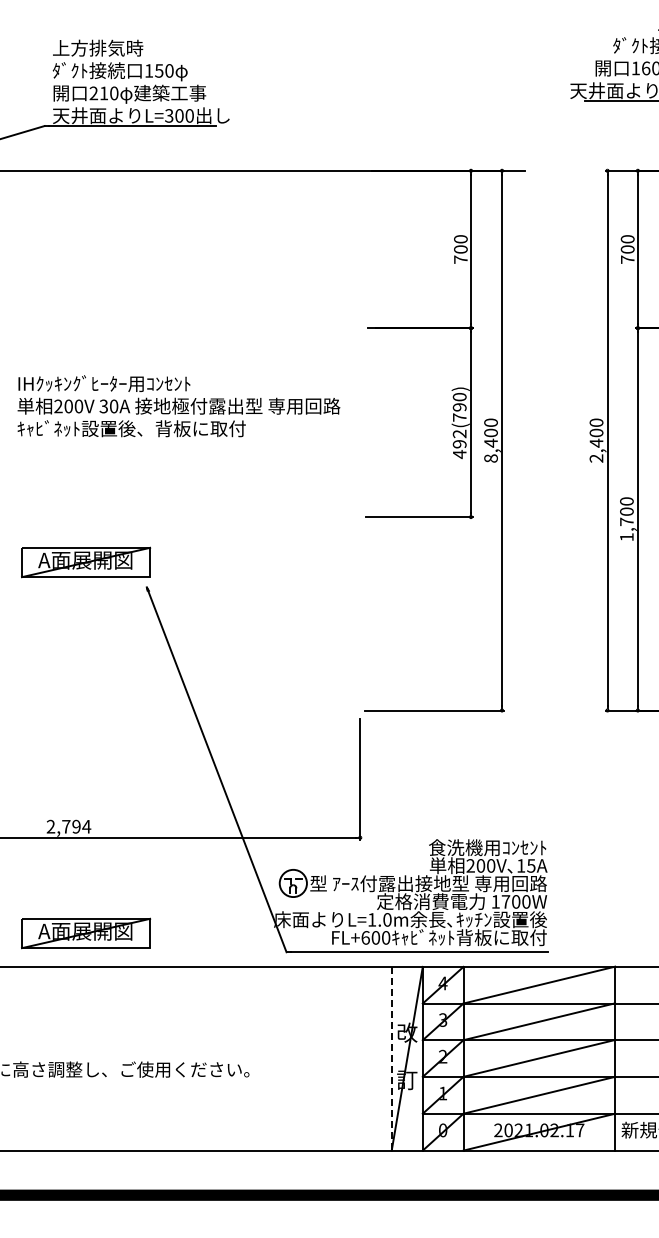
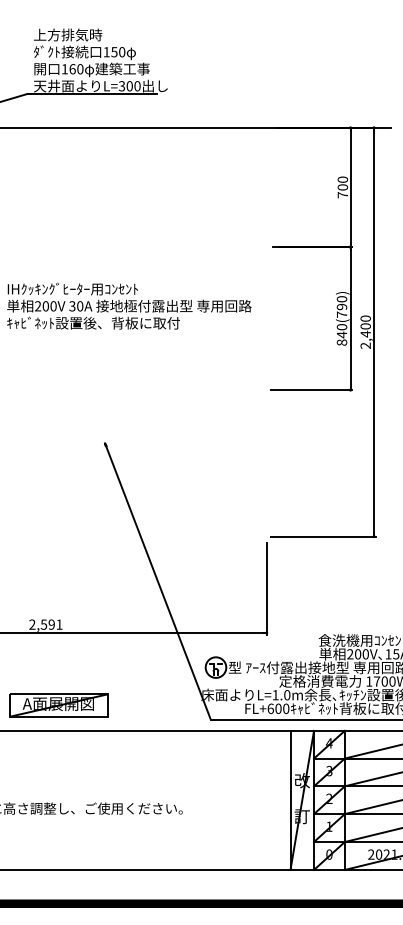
text: (98, 93) -> (68, 69), 210 -> 160
text: (459, 444) -> (341, 335), 492(790) -> 840(790)
text: (490, 458) -> (365, 345), 8,400 -> 2,400
part: (86, 562) -> (59, 424), removed
text: (76, 826) -> (51, 624), 2,794 -> 2,591
line: (391, 1058) -> (290, 800), dashed -> solid

